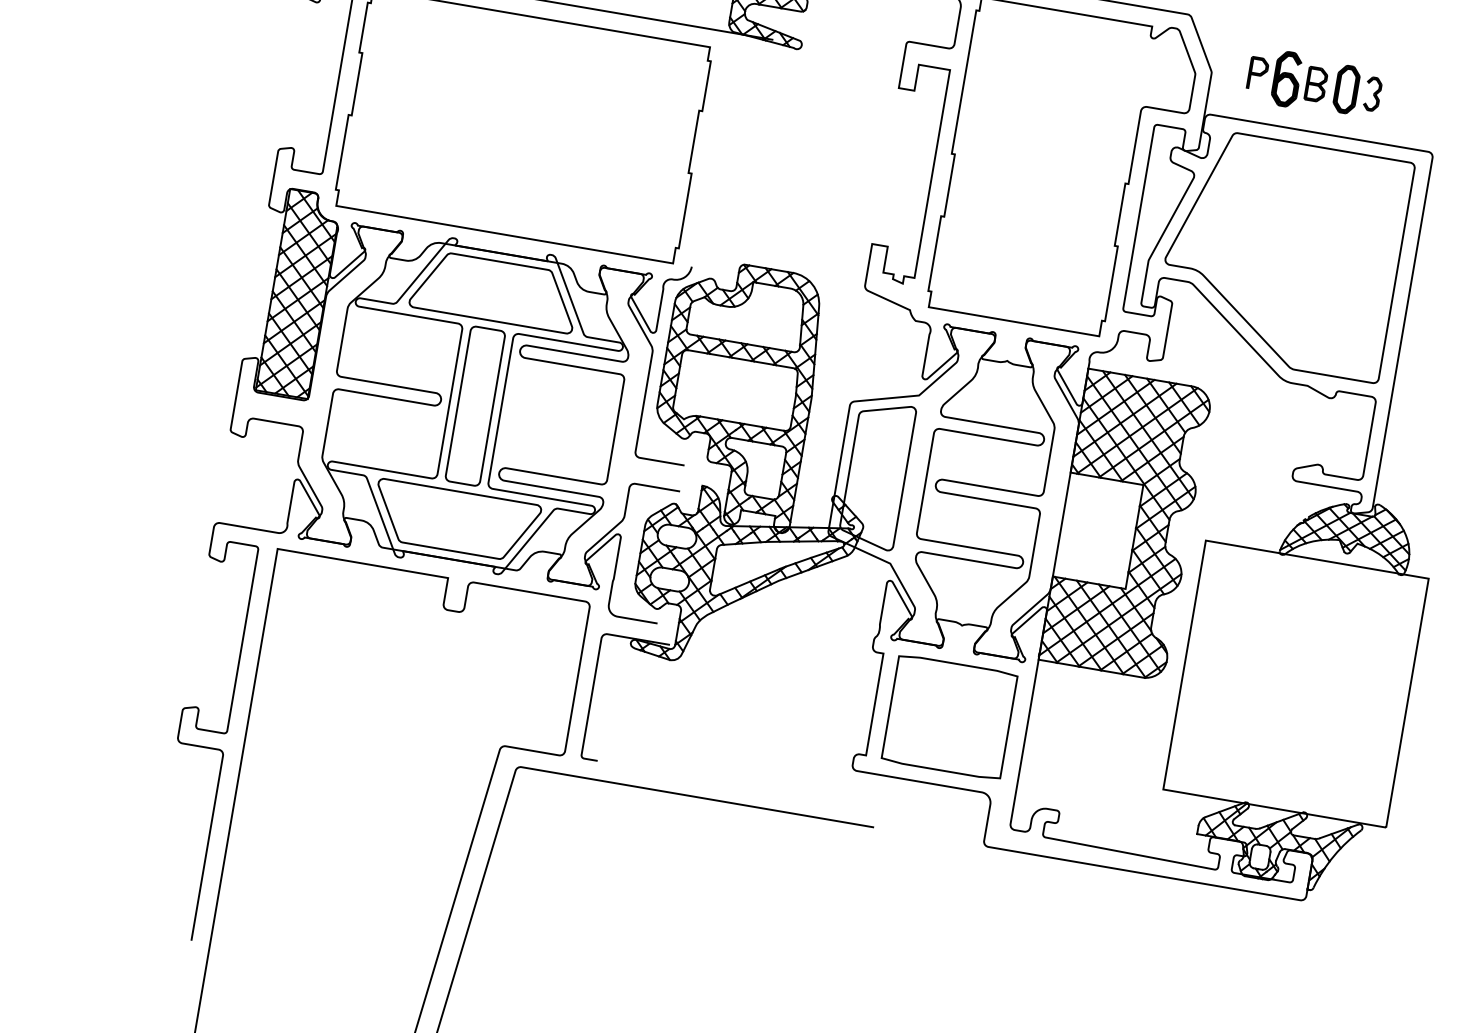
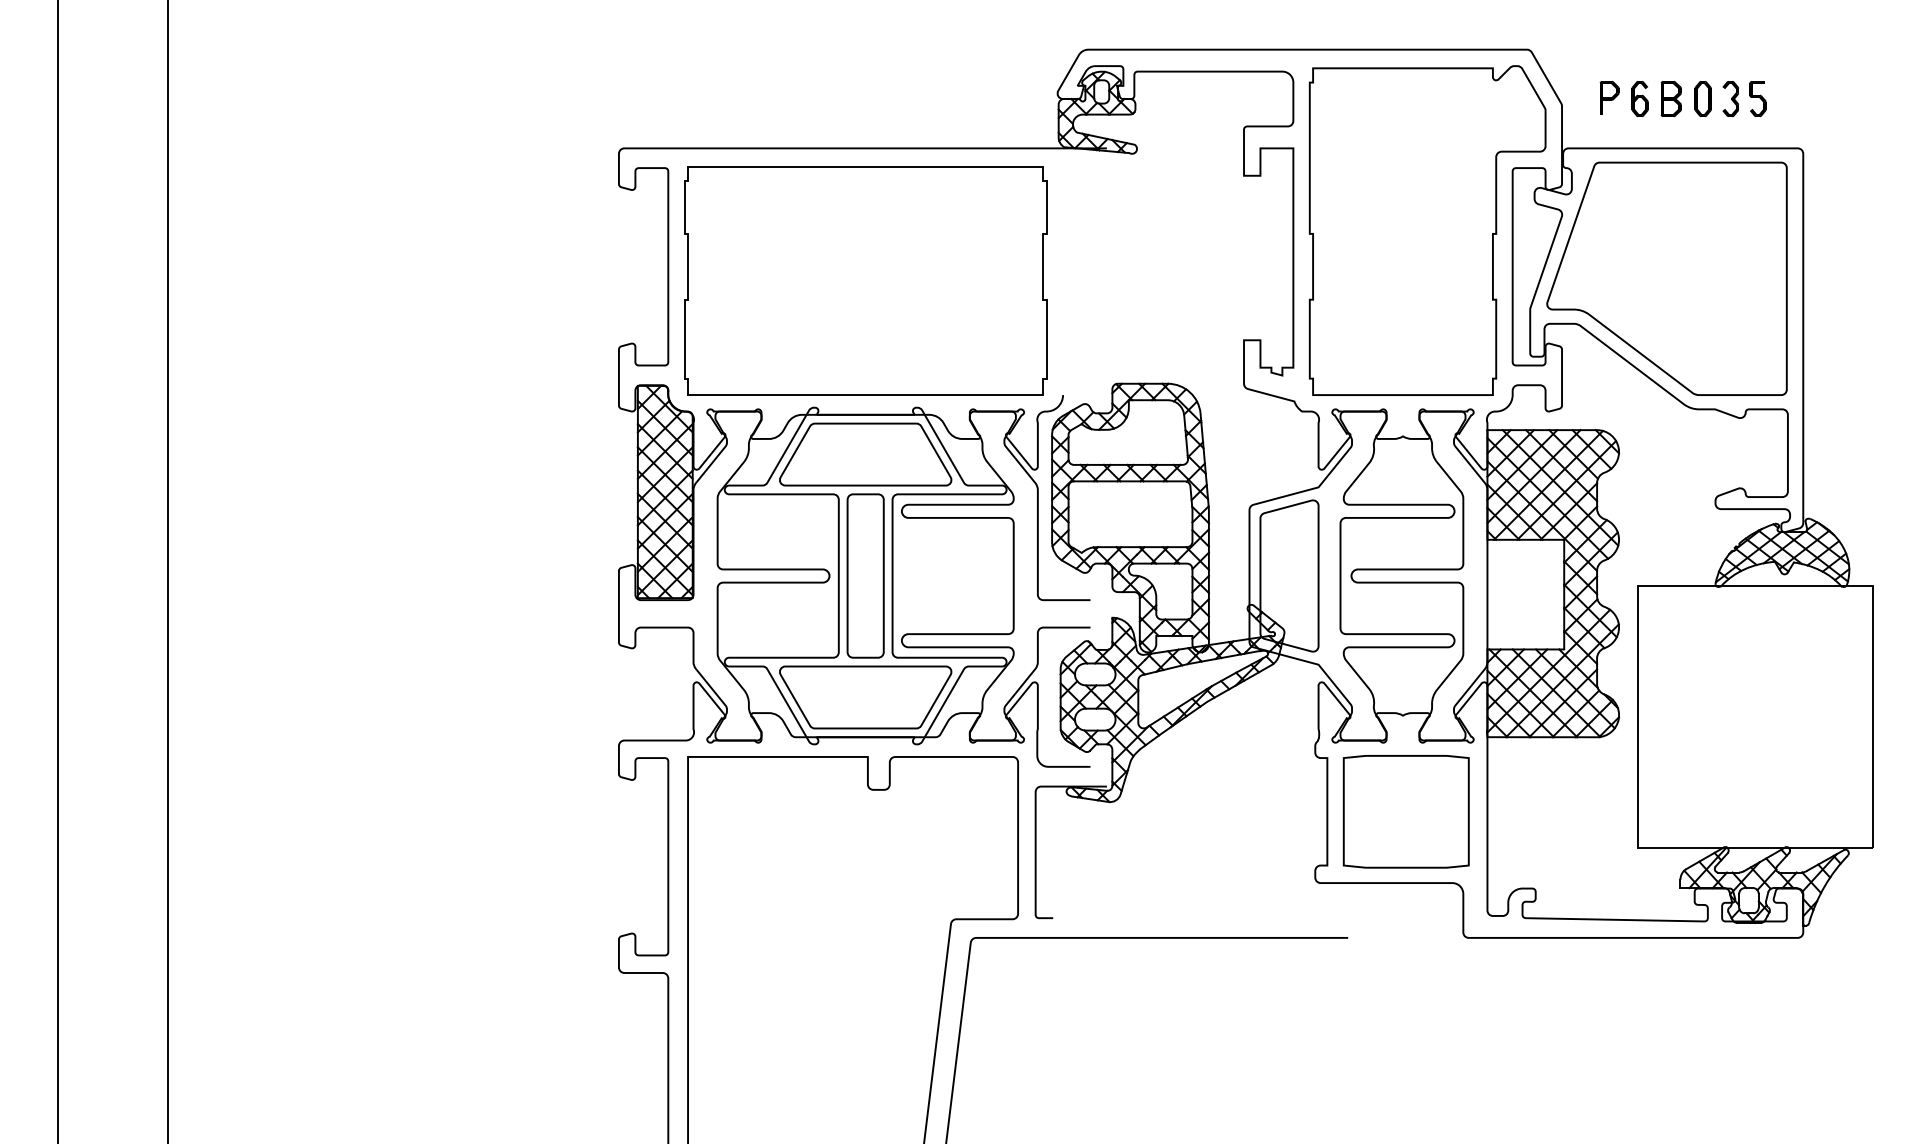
part: (1286, 79) -> (1639, 99), size x0.62
part: (1345, 90) -> (1702, 99), size x0.71
part: (1397, 98) -> (1757, 99), added

